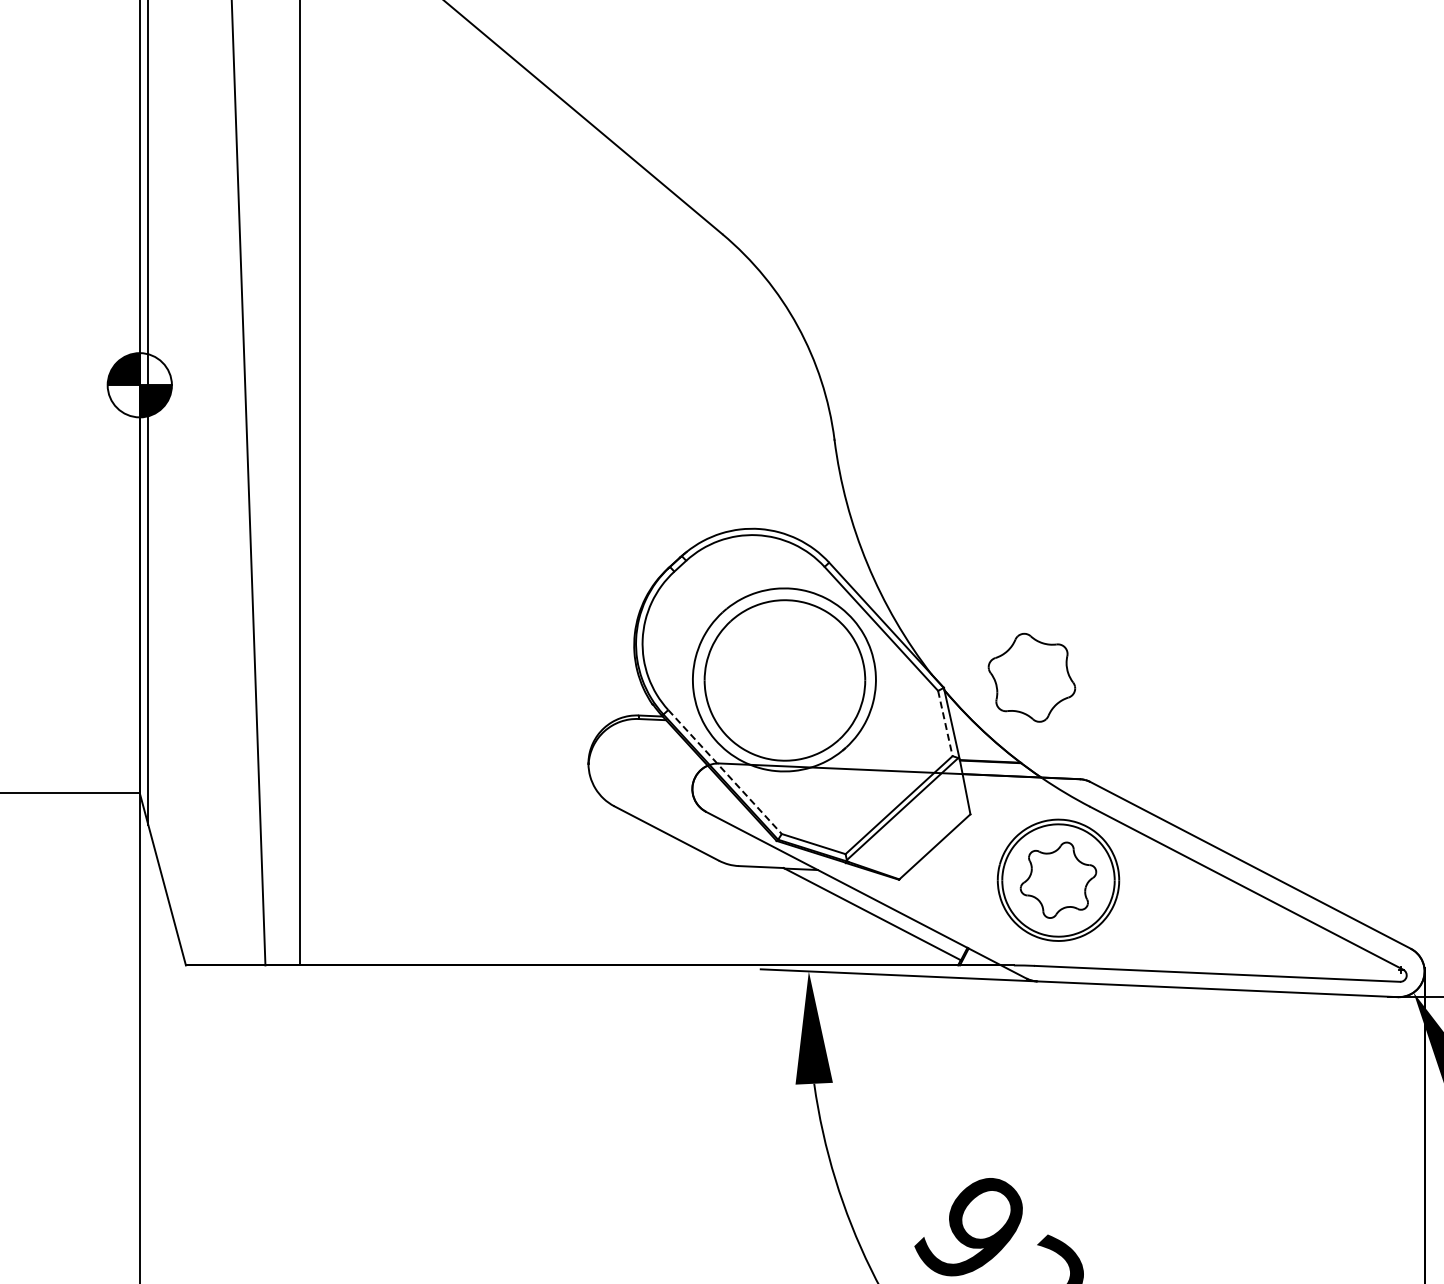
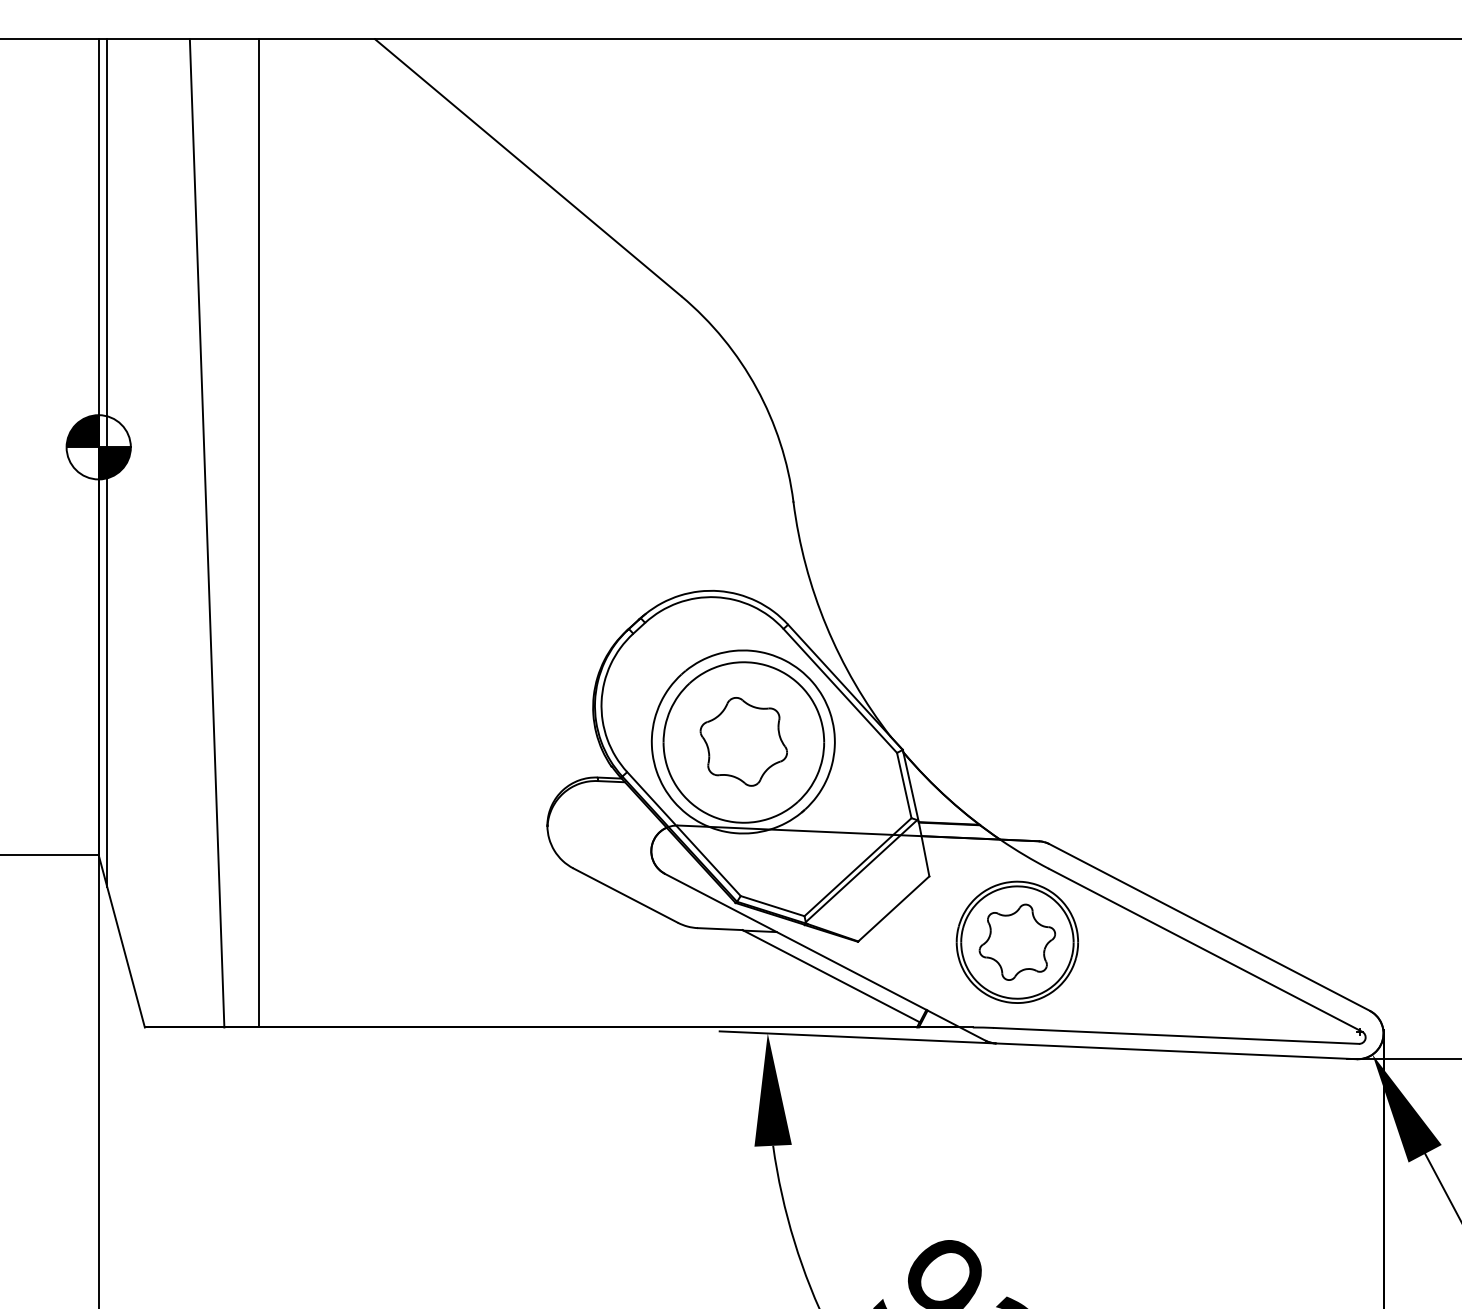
part: (1031, 677) -> (743, 741), moved
line: (945, 724) -> (904, 786), dashed -> solid
line: (725, 772) -> (684, 834), dashed -> solid

